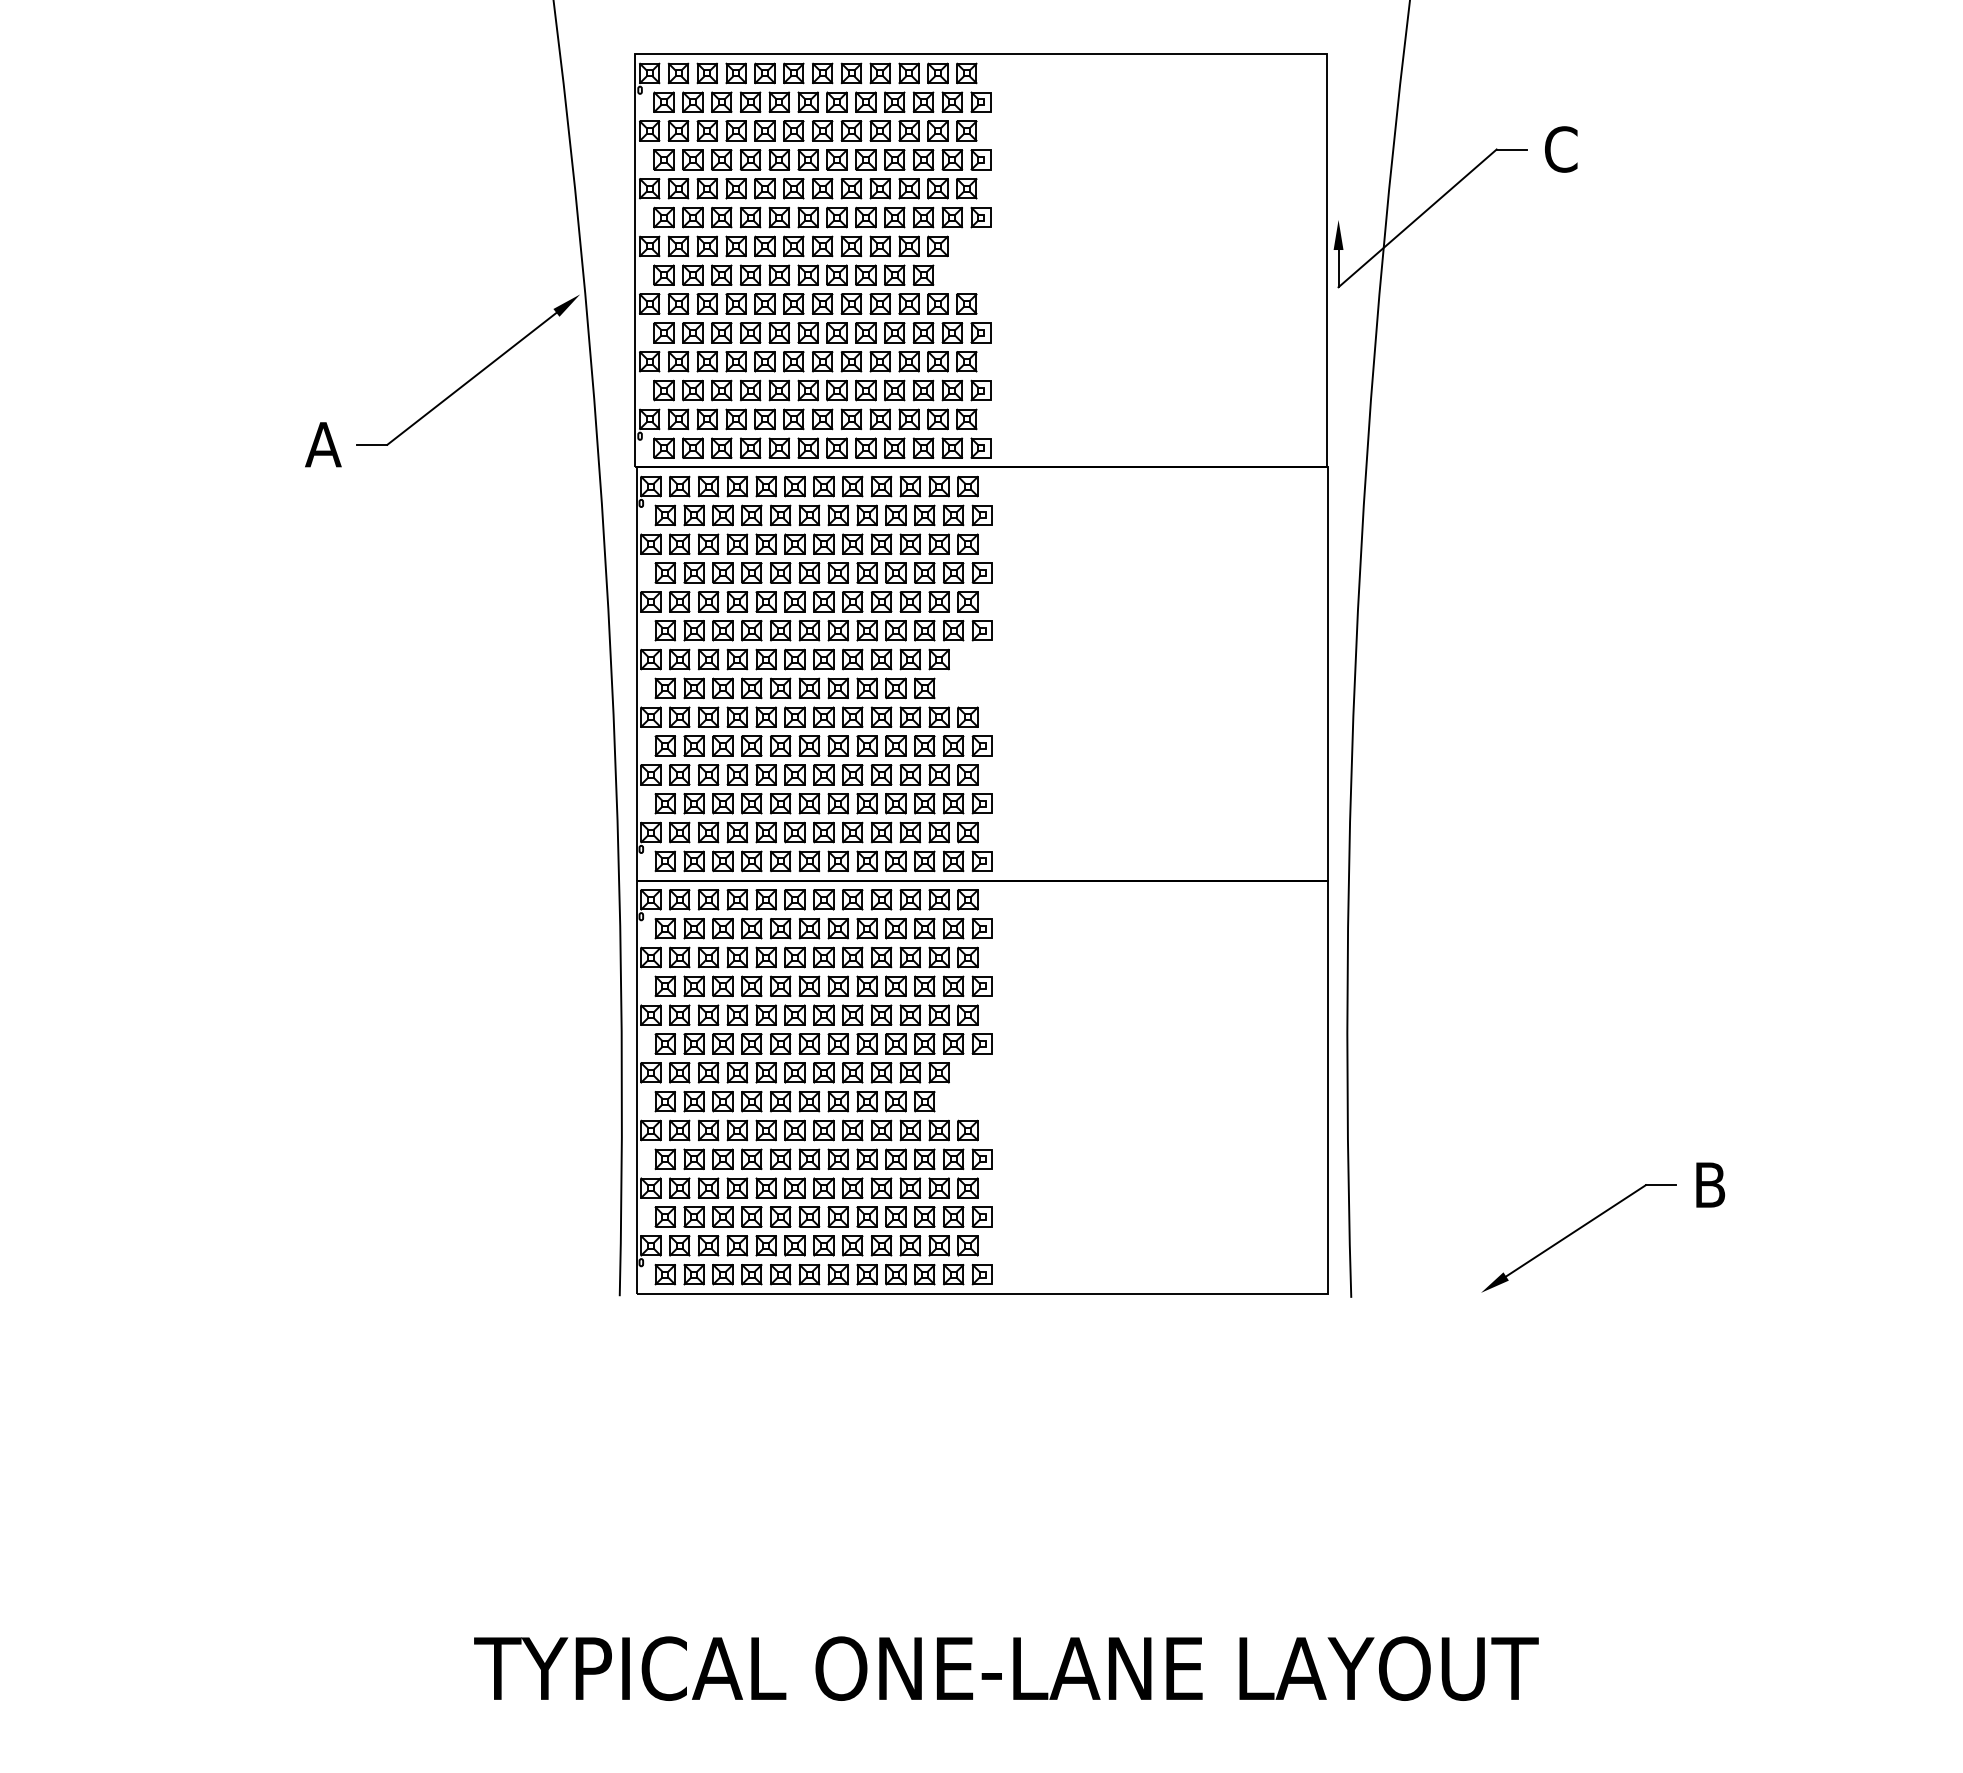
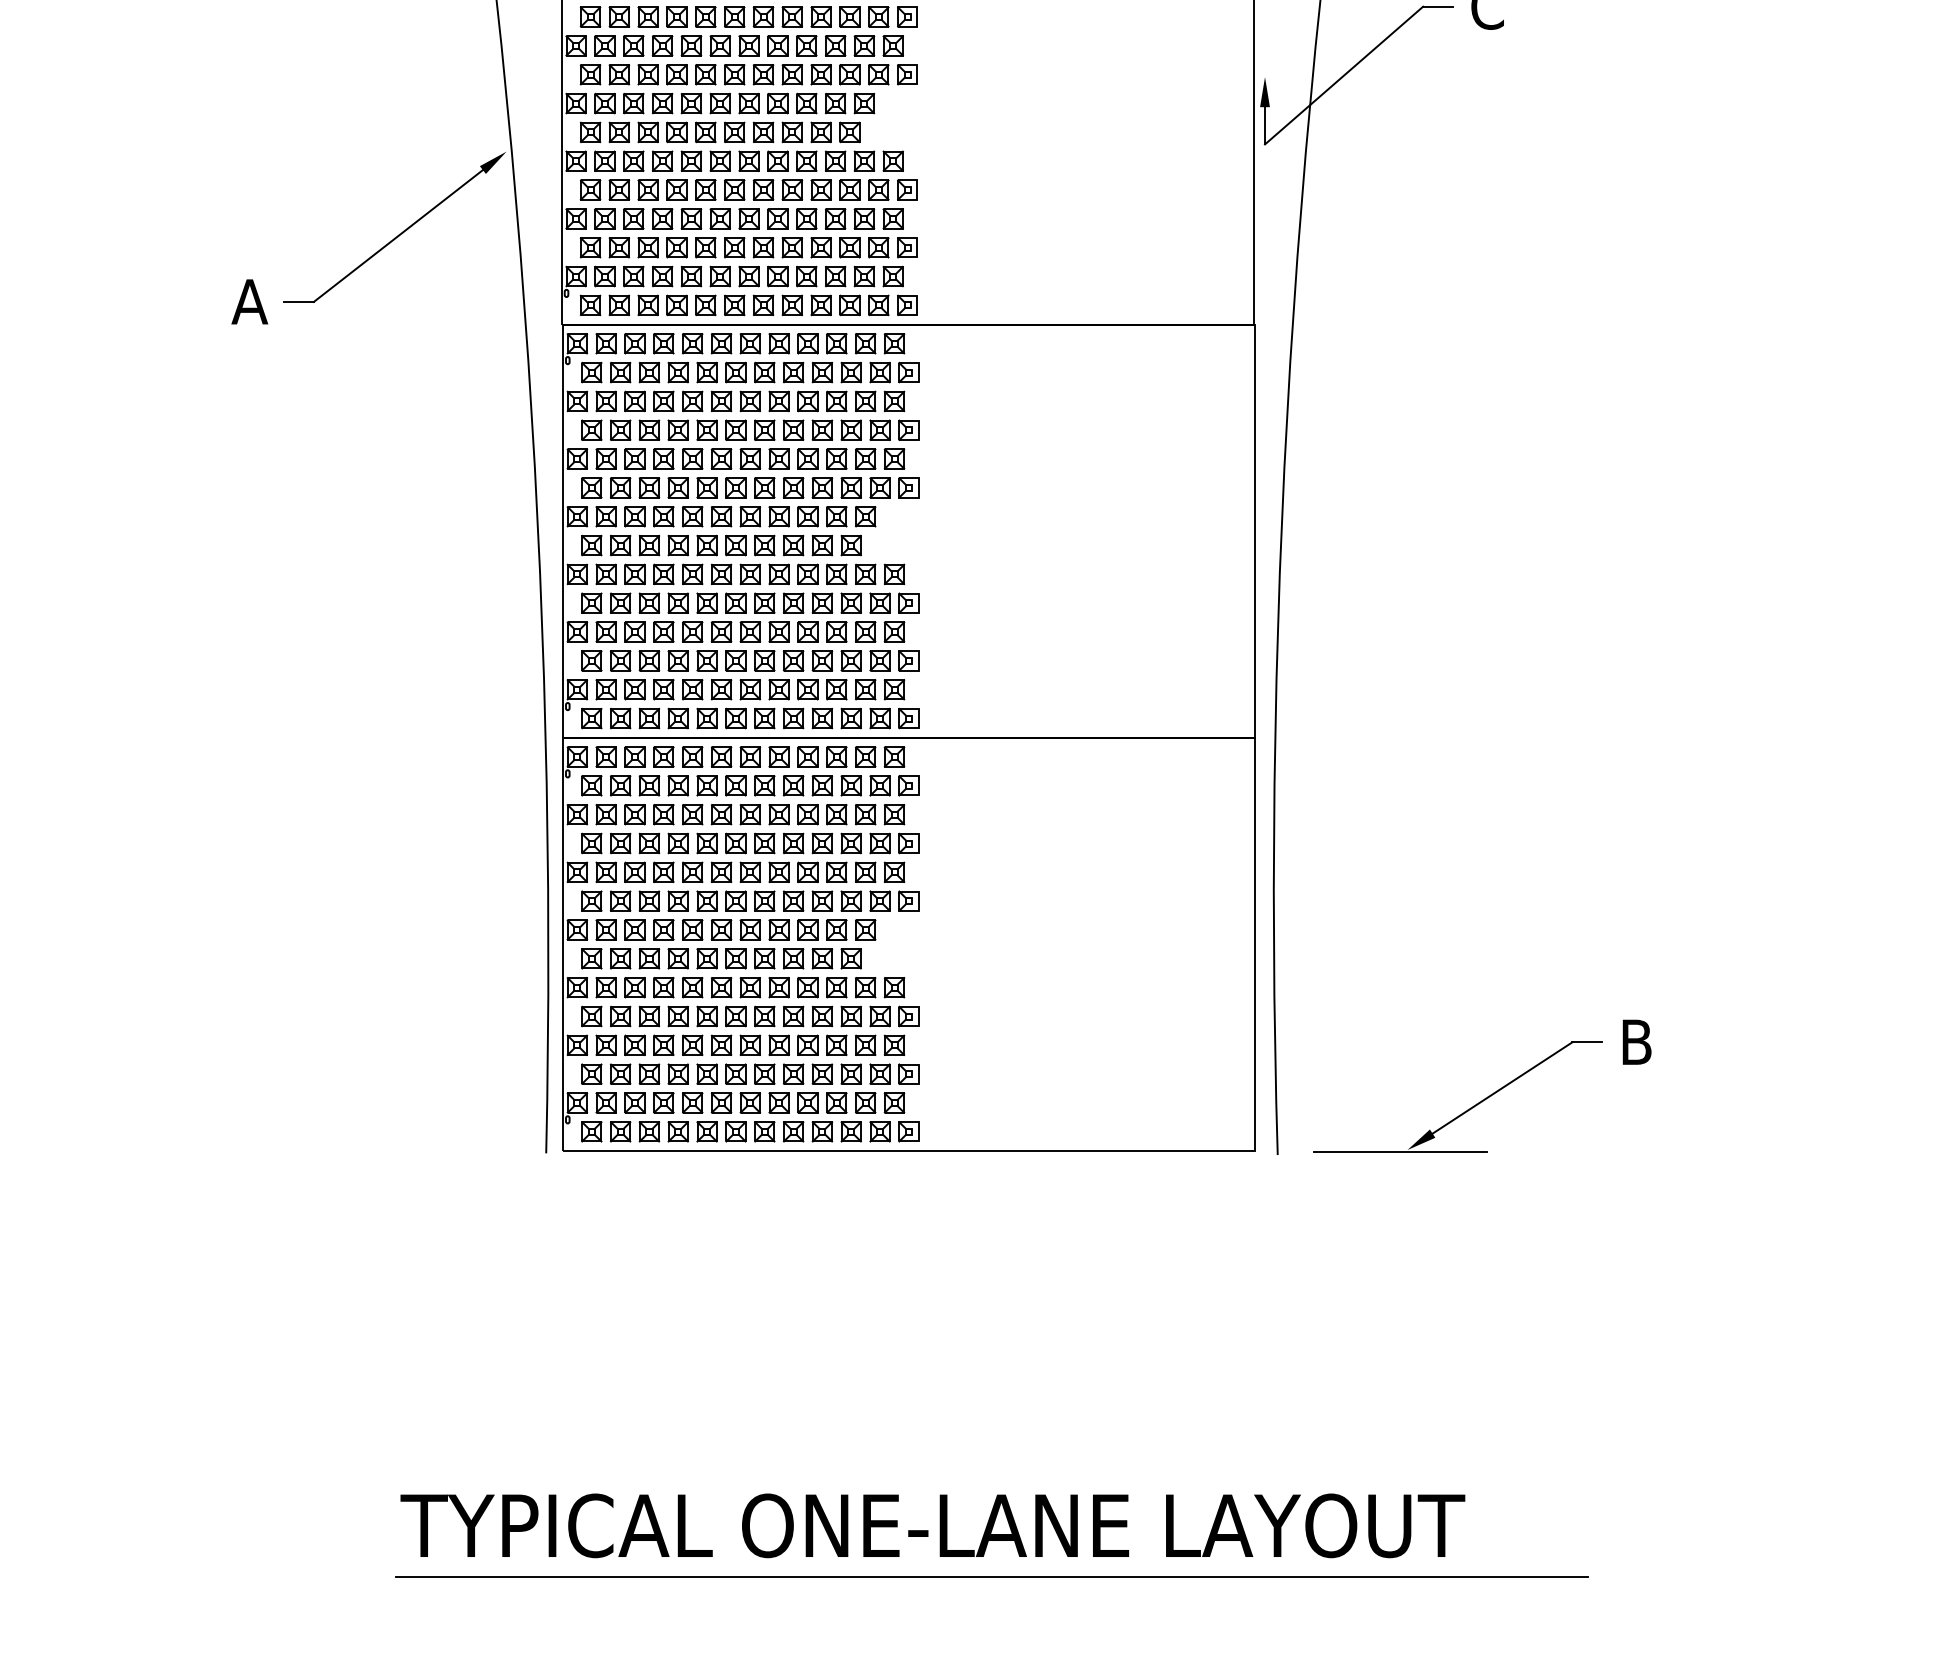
line: (1473, 1294) -> (1399, 1151), added
line: (1065, 1719) -> (991, 1576), added

